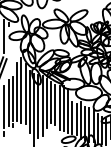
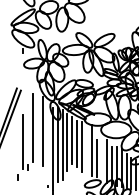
line: (4, 36) -> (18, 64), removed
line: (20, 89) -> (37, 125), removed
line: (13, 98) -> (28, 136), removed
line: (29, 102) -> (47, 140), removed
line: (4, 107) -> (18, 146), removed
line: (64, 108) -> (87, 147), removed
line: (76, 119) -> (101, 160), removed

